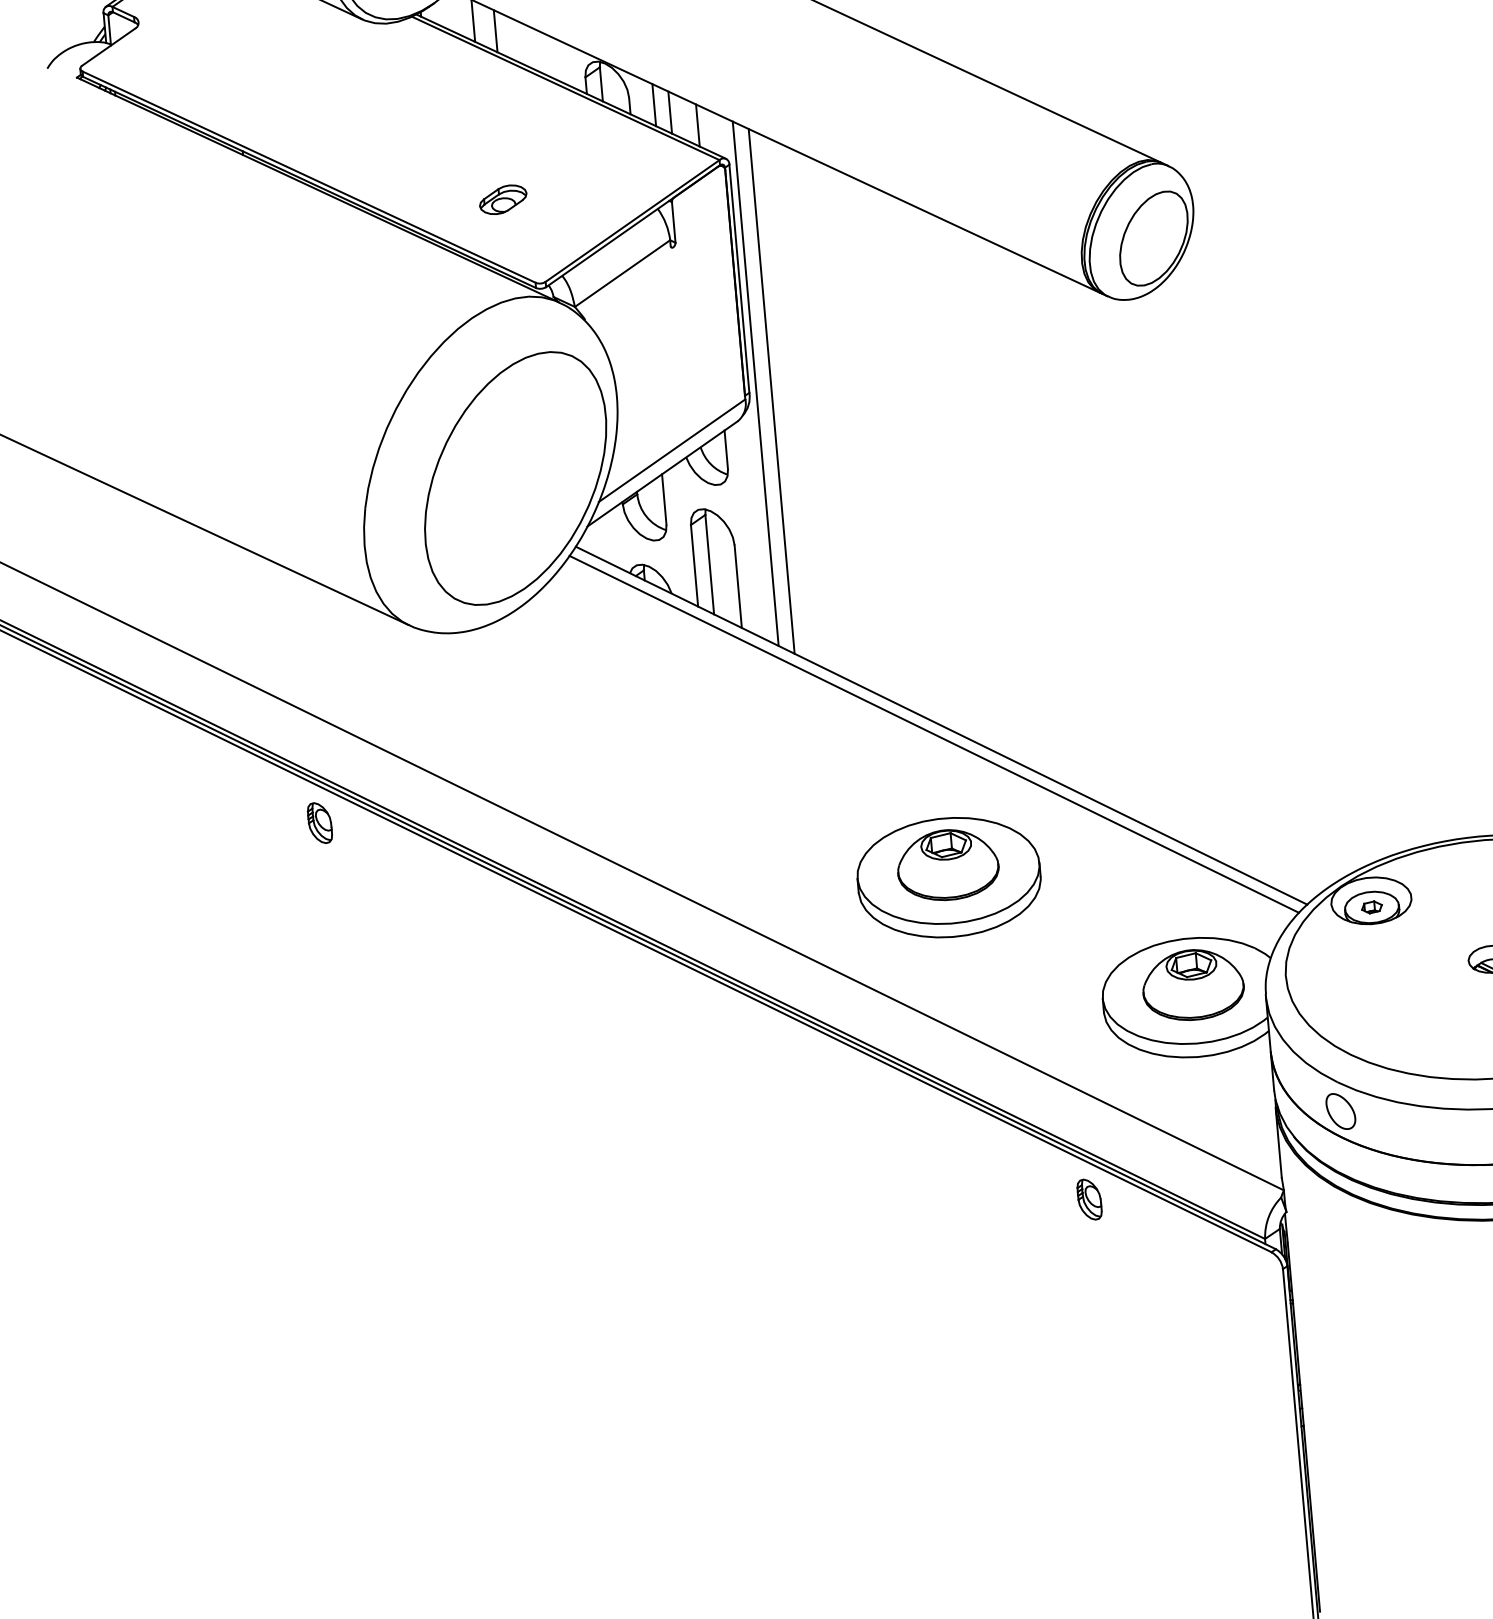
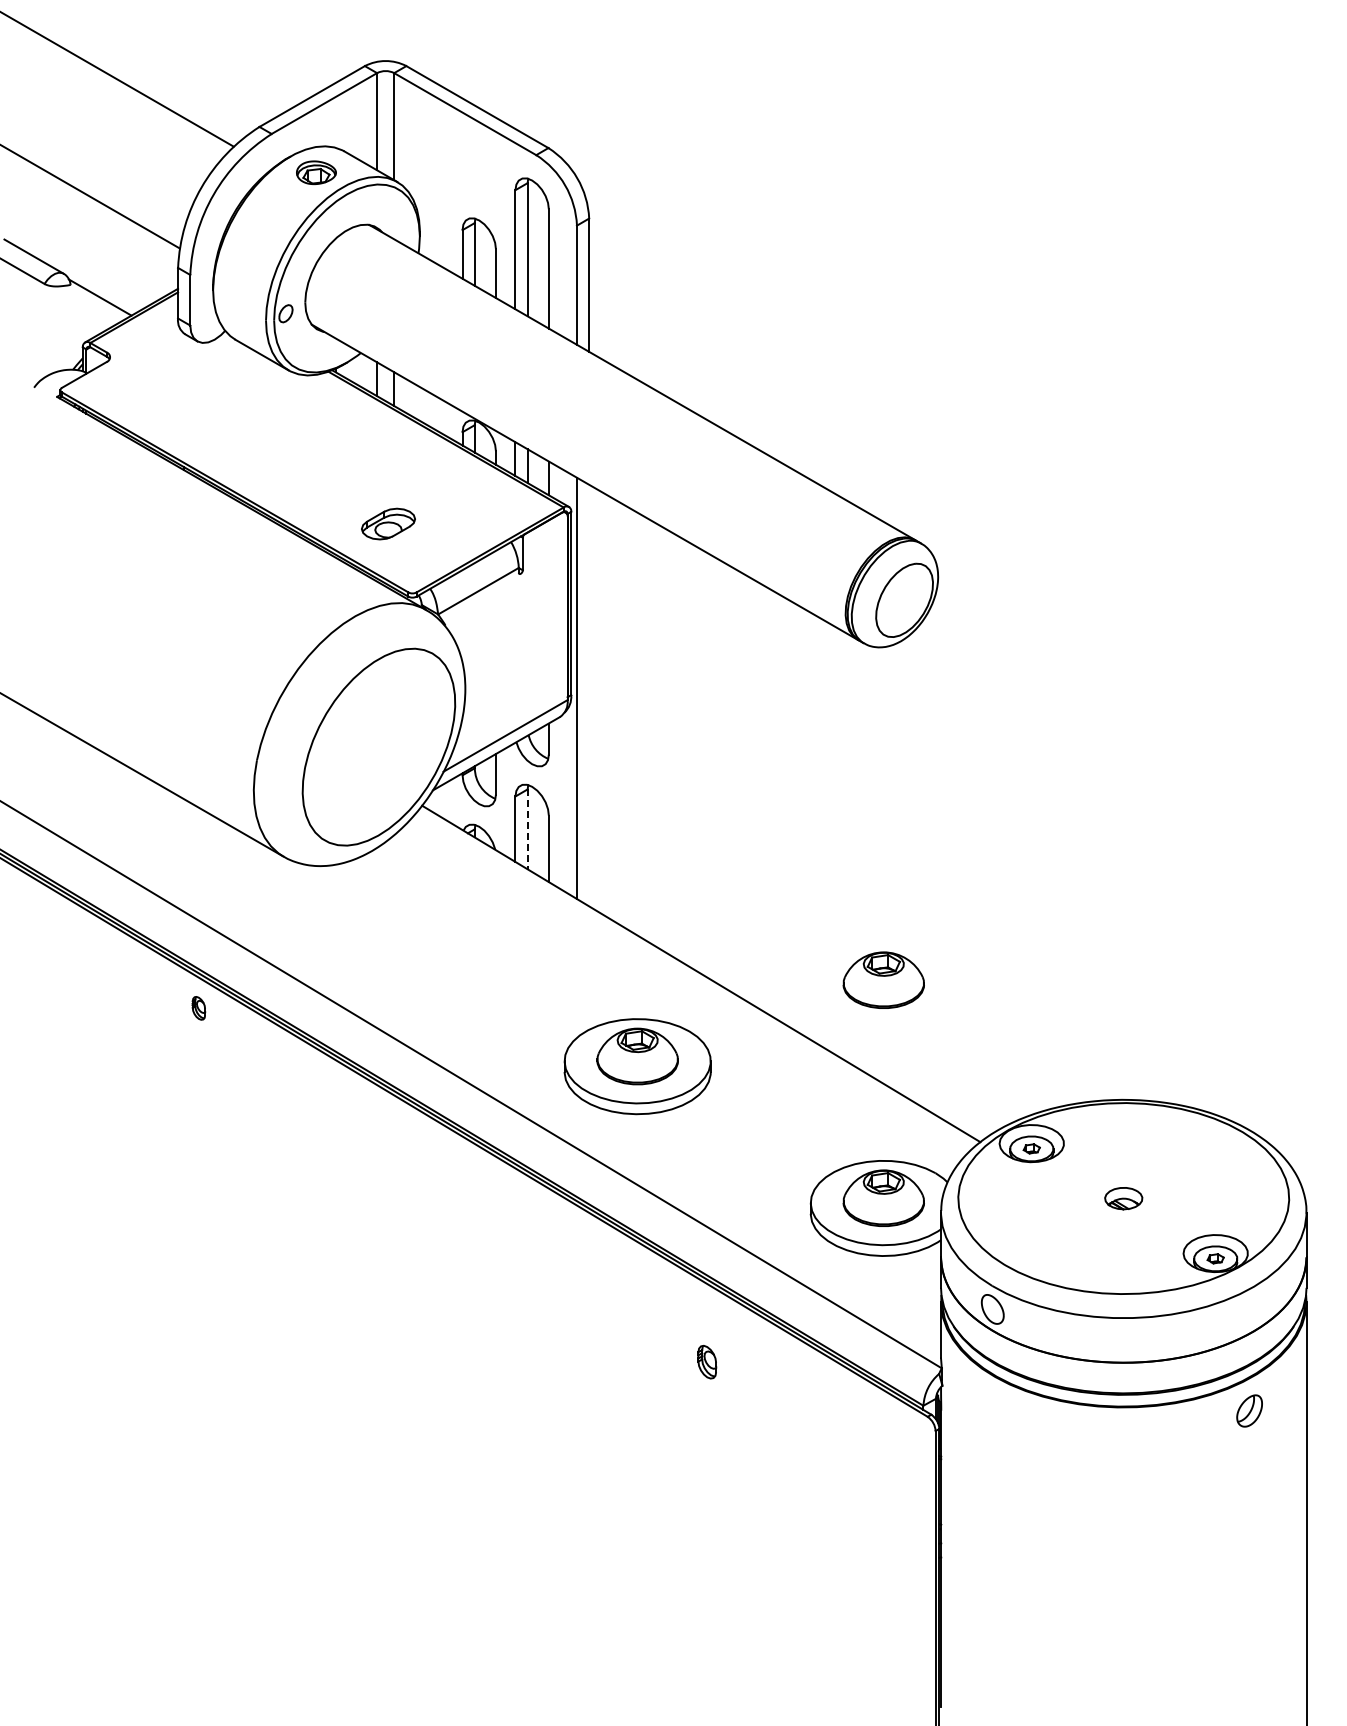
part: (503, 199) -> (388, 523), size x1.4
line: (772, 391) -> (589, 695), removed
line: (709, 564) -> (527, 829), solid -> dashed
part: (1168, 712) -> (883, 979), added
line: (933, 734) -> (694, 980), removed
part: (319, 823) -> (198, 1008), size x0.7
part: (948, 877) -> (637, 1066), moved
part: (1089, 1200) -> (707, 1362), moved

